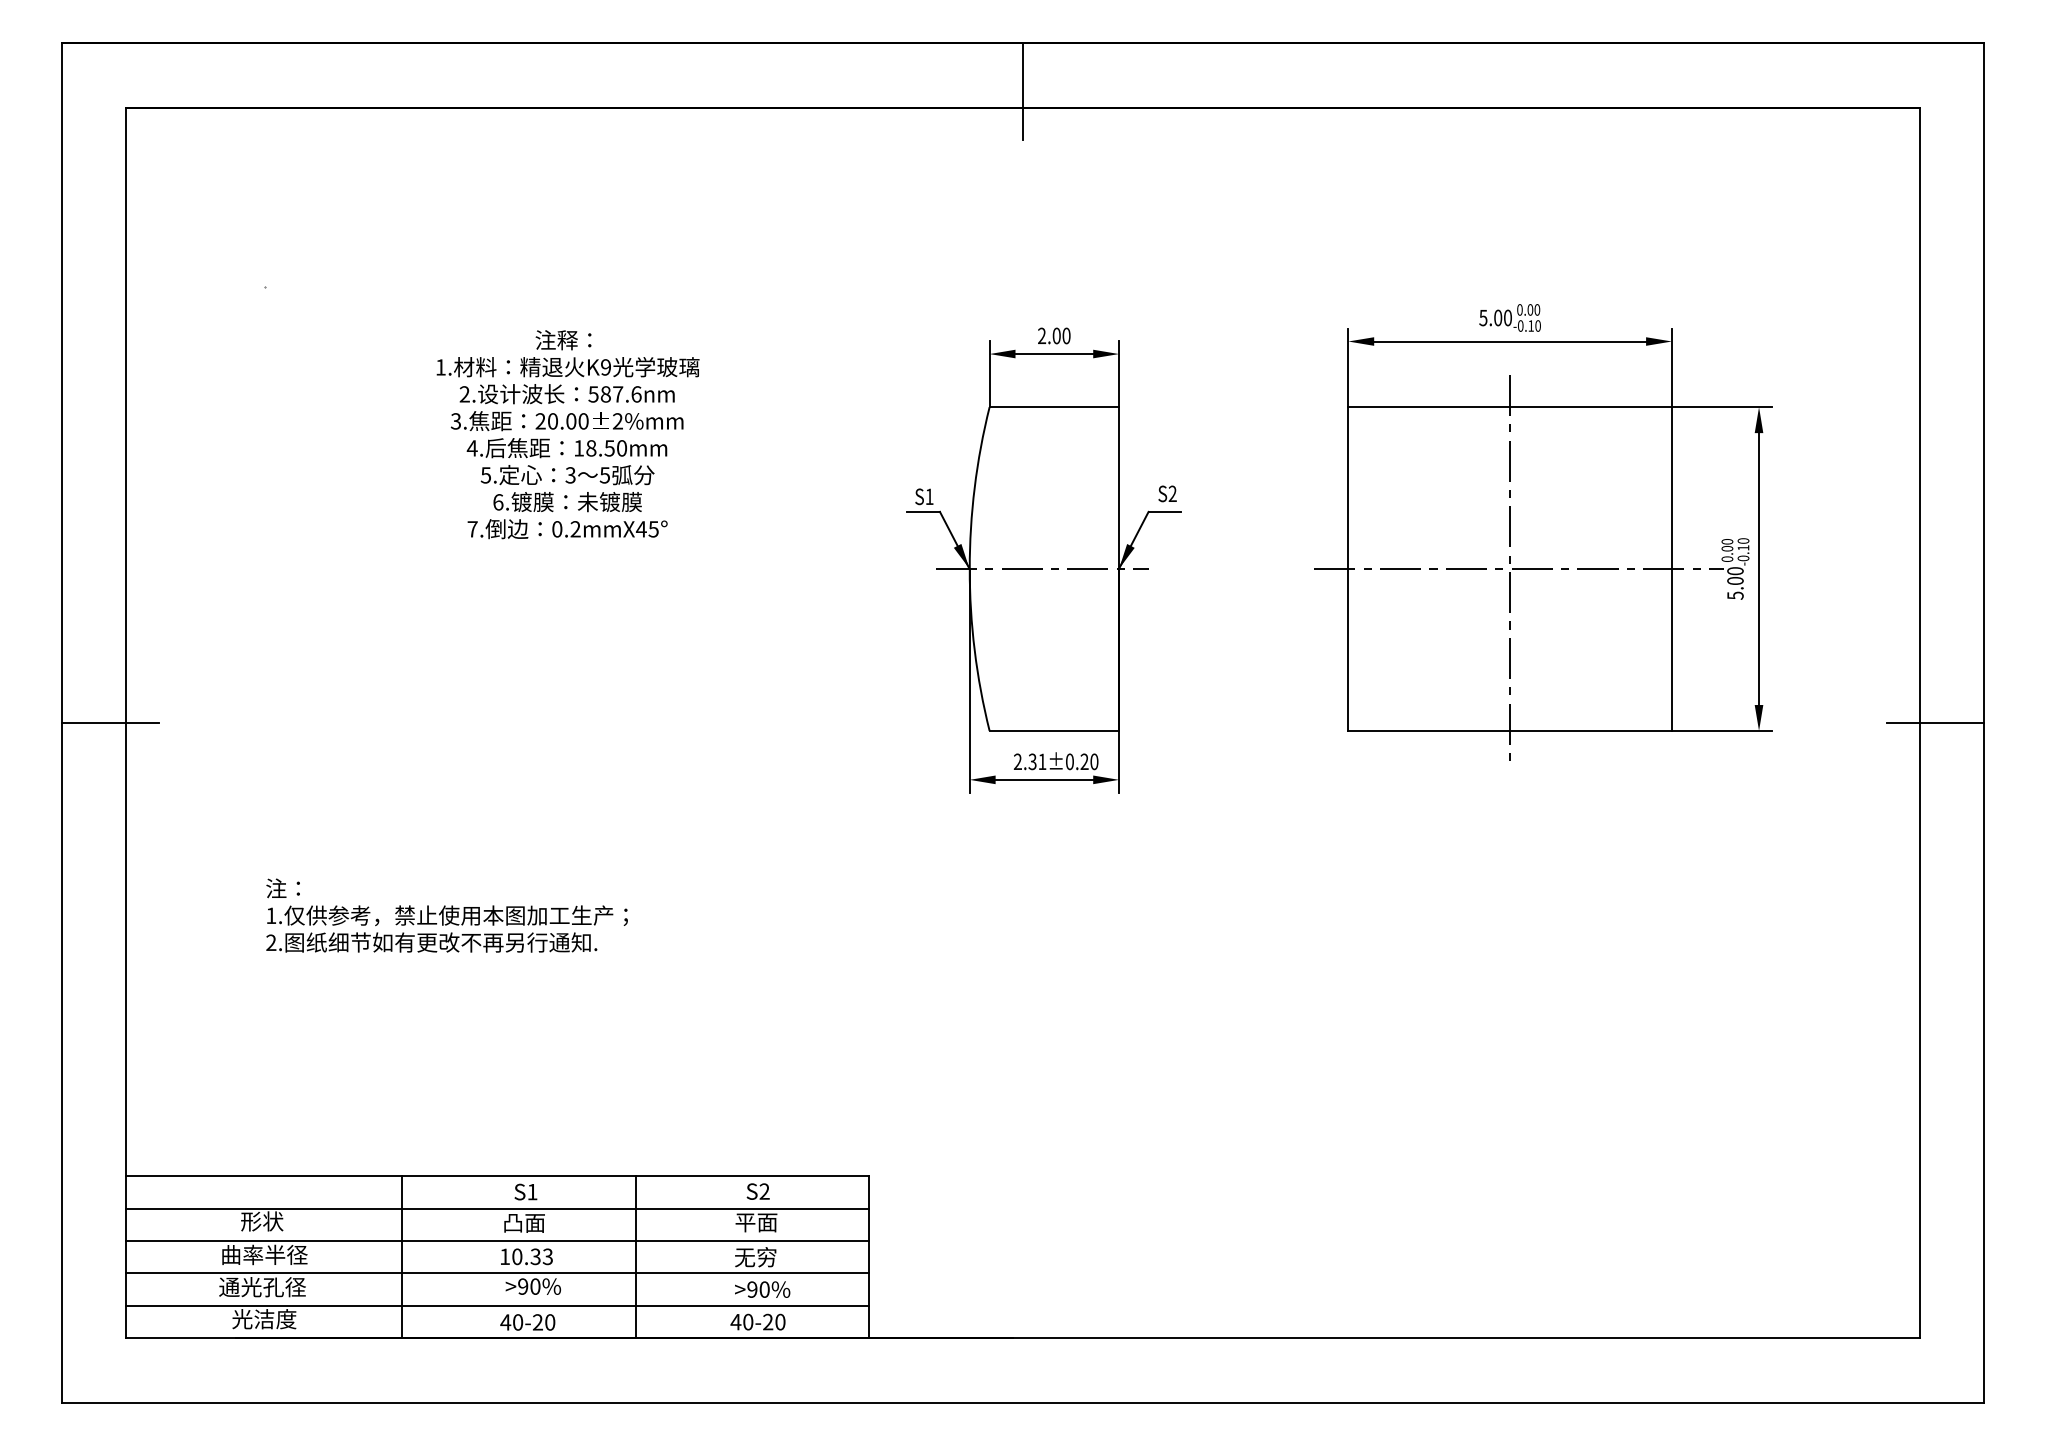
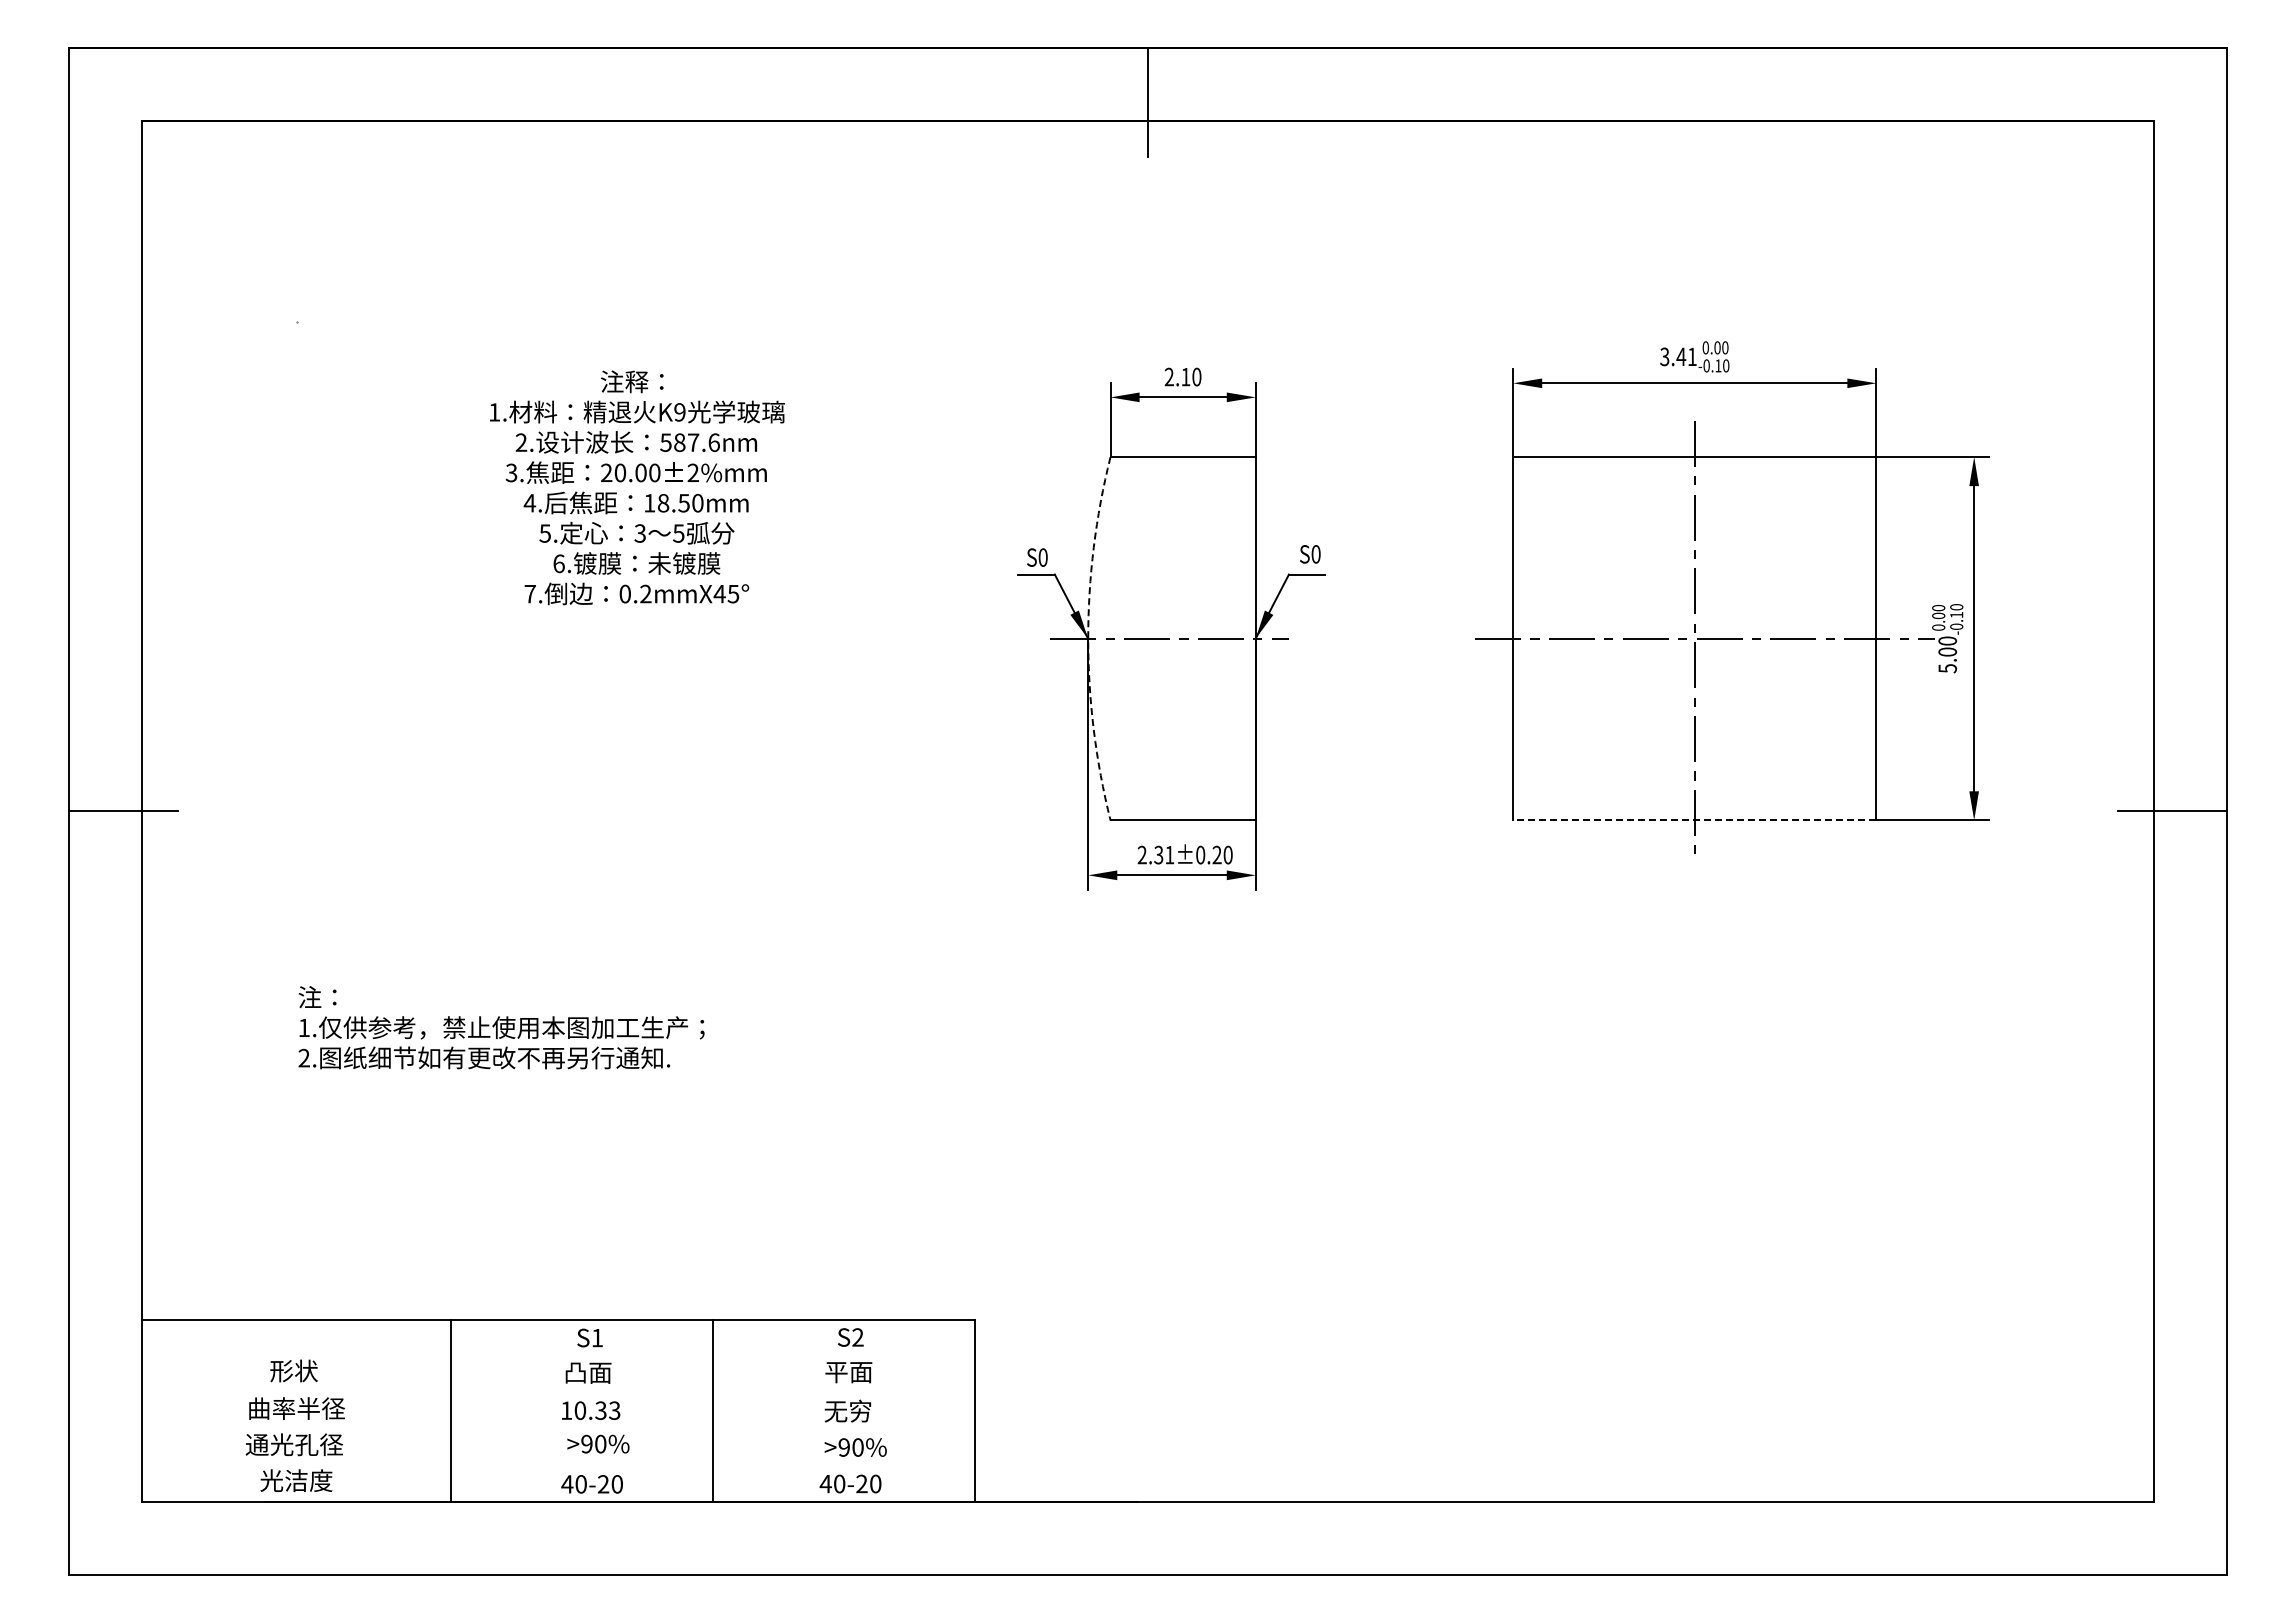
text: (1495, 317) -> (1678, 356), 5.00 -> 3.41
text: (1056, 335) -> (1185, 376), 2.00 -> 2.10
text: (1172, 494) -> (1315, 554), S2 -> S0
text: (929, 496) -> (1042, 557), S1 -> S0
arc: (969, 568) -> (1088, 638), solid -> dashed
line: (1509, 731) -> (1694, 820), solid -> dashed
line: (496, 1208) -> (557, 1356), removed
line: (496, 1240) -> (557, 1392), removed
line: (496, 1273) -> (557, 1429), removed
line: (496, 1305) -> (557, 1465), removed

